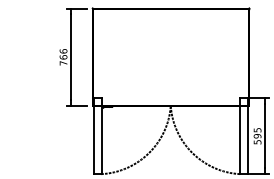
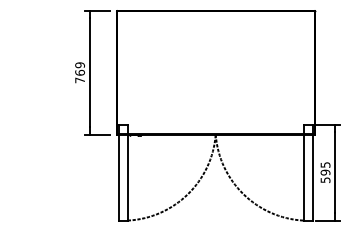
text: (63, 51) -> (79, 65), 766 -> 769

